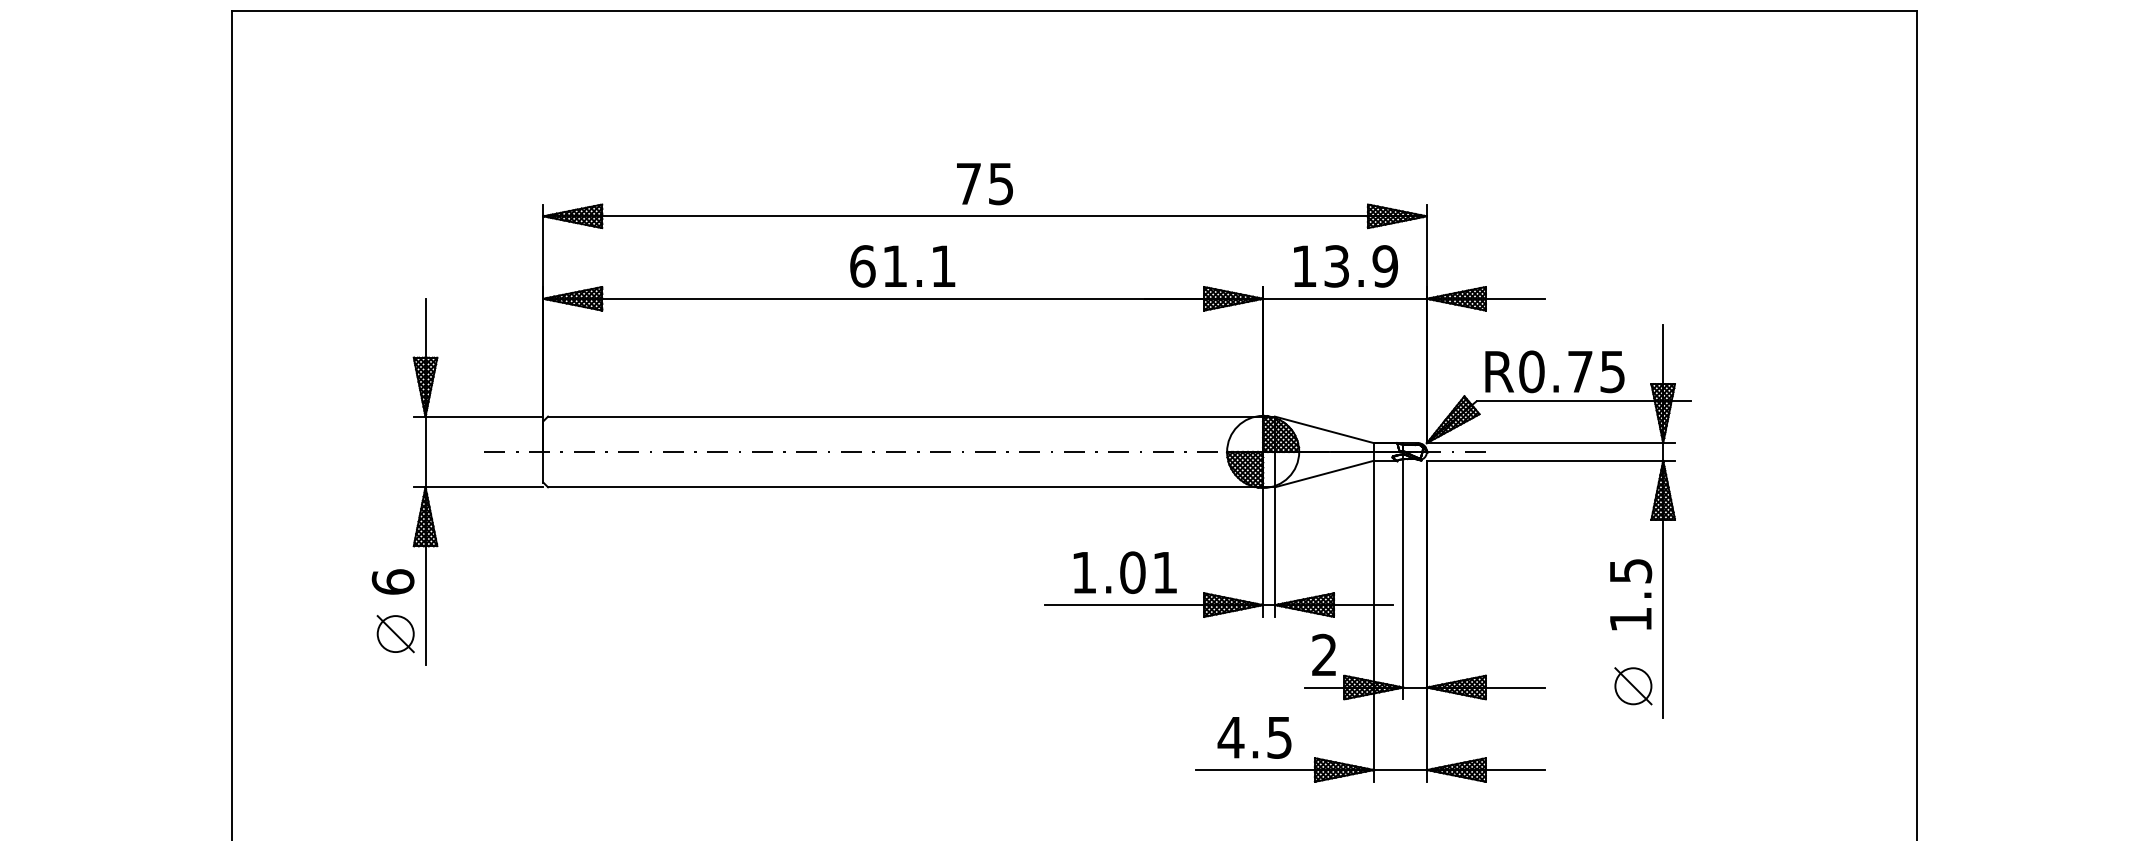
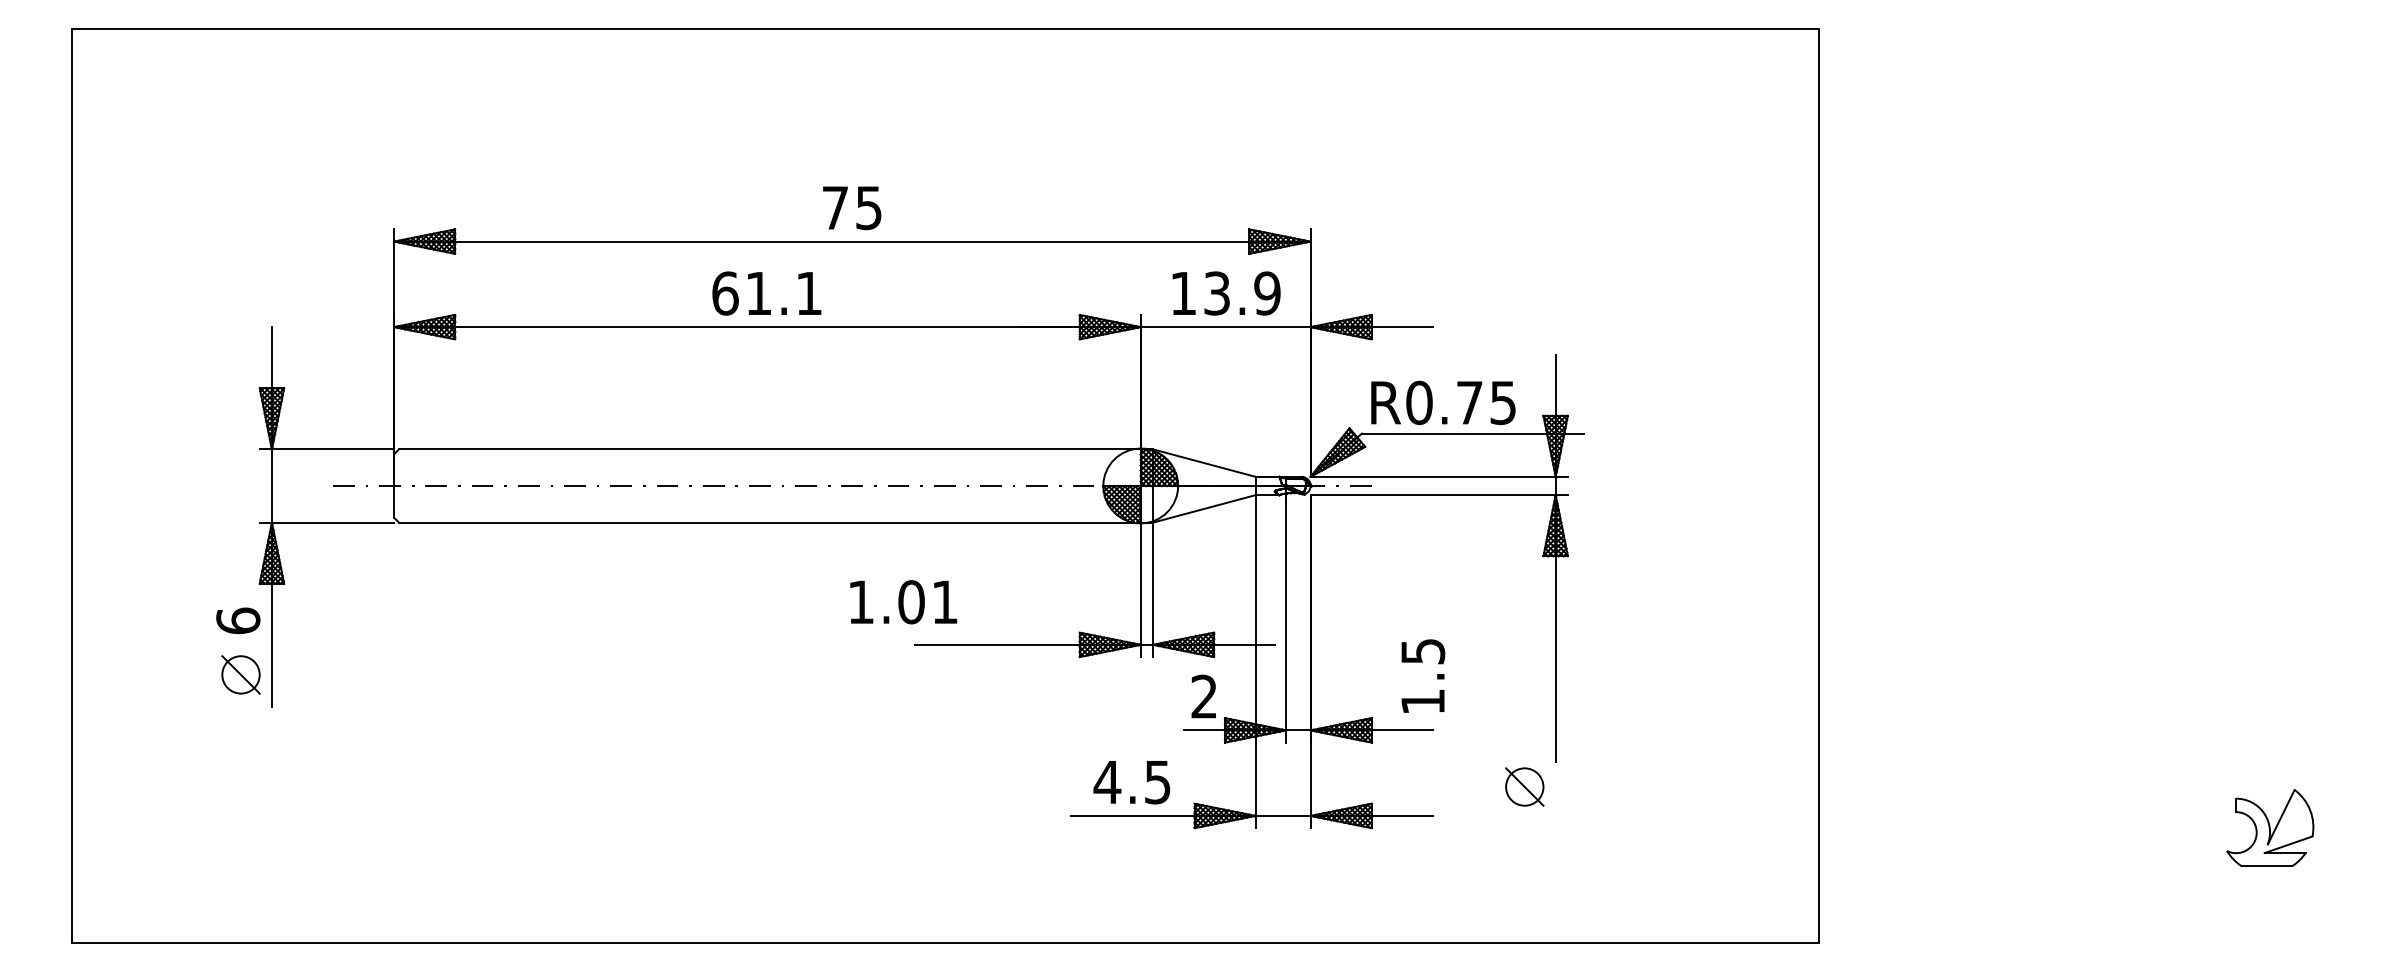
text: (1125, 572) -> (903, 602), moved
text: (1631, 594) -> (1423, 675), moved
part: (1633, 685) -> (1524, 786), moved

